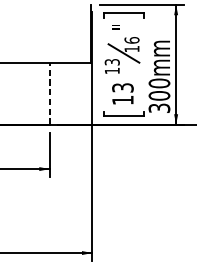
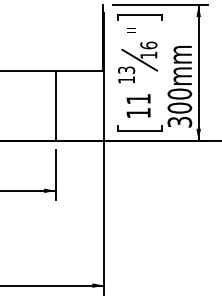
text: (122, 87) -> (138, 98), 13 -> 11
line: (49, 93) -> (55, 105), dashed -> solid

